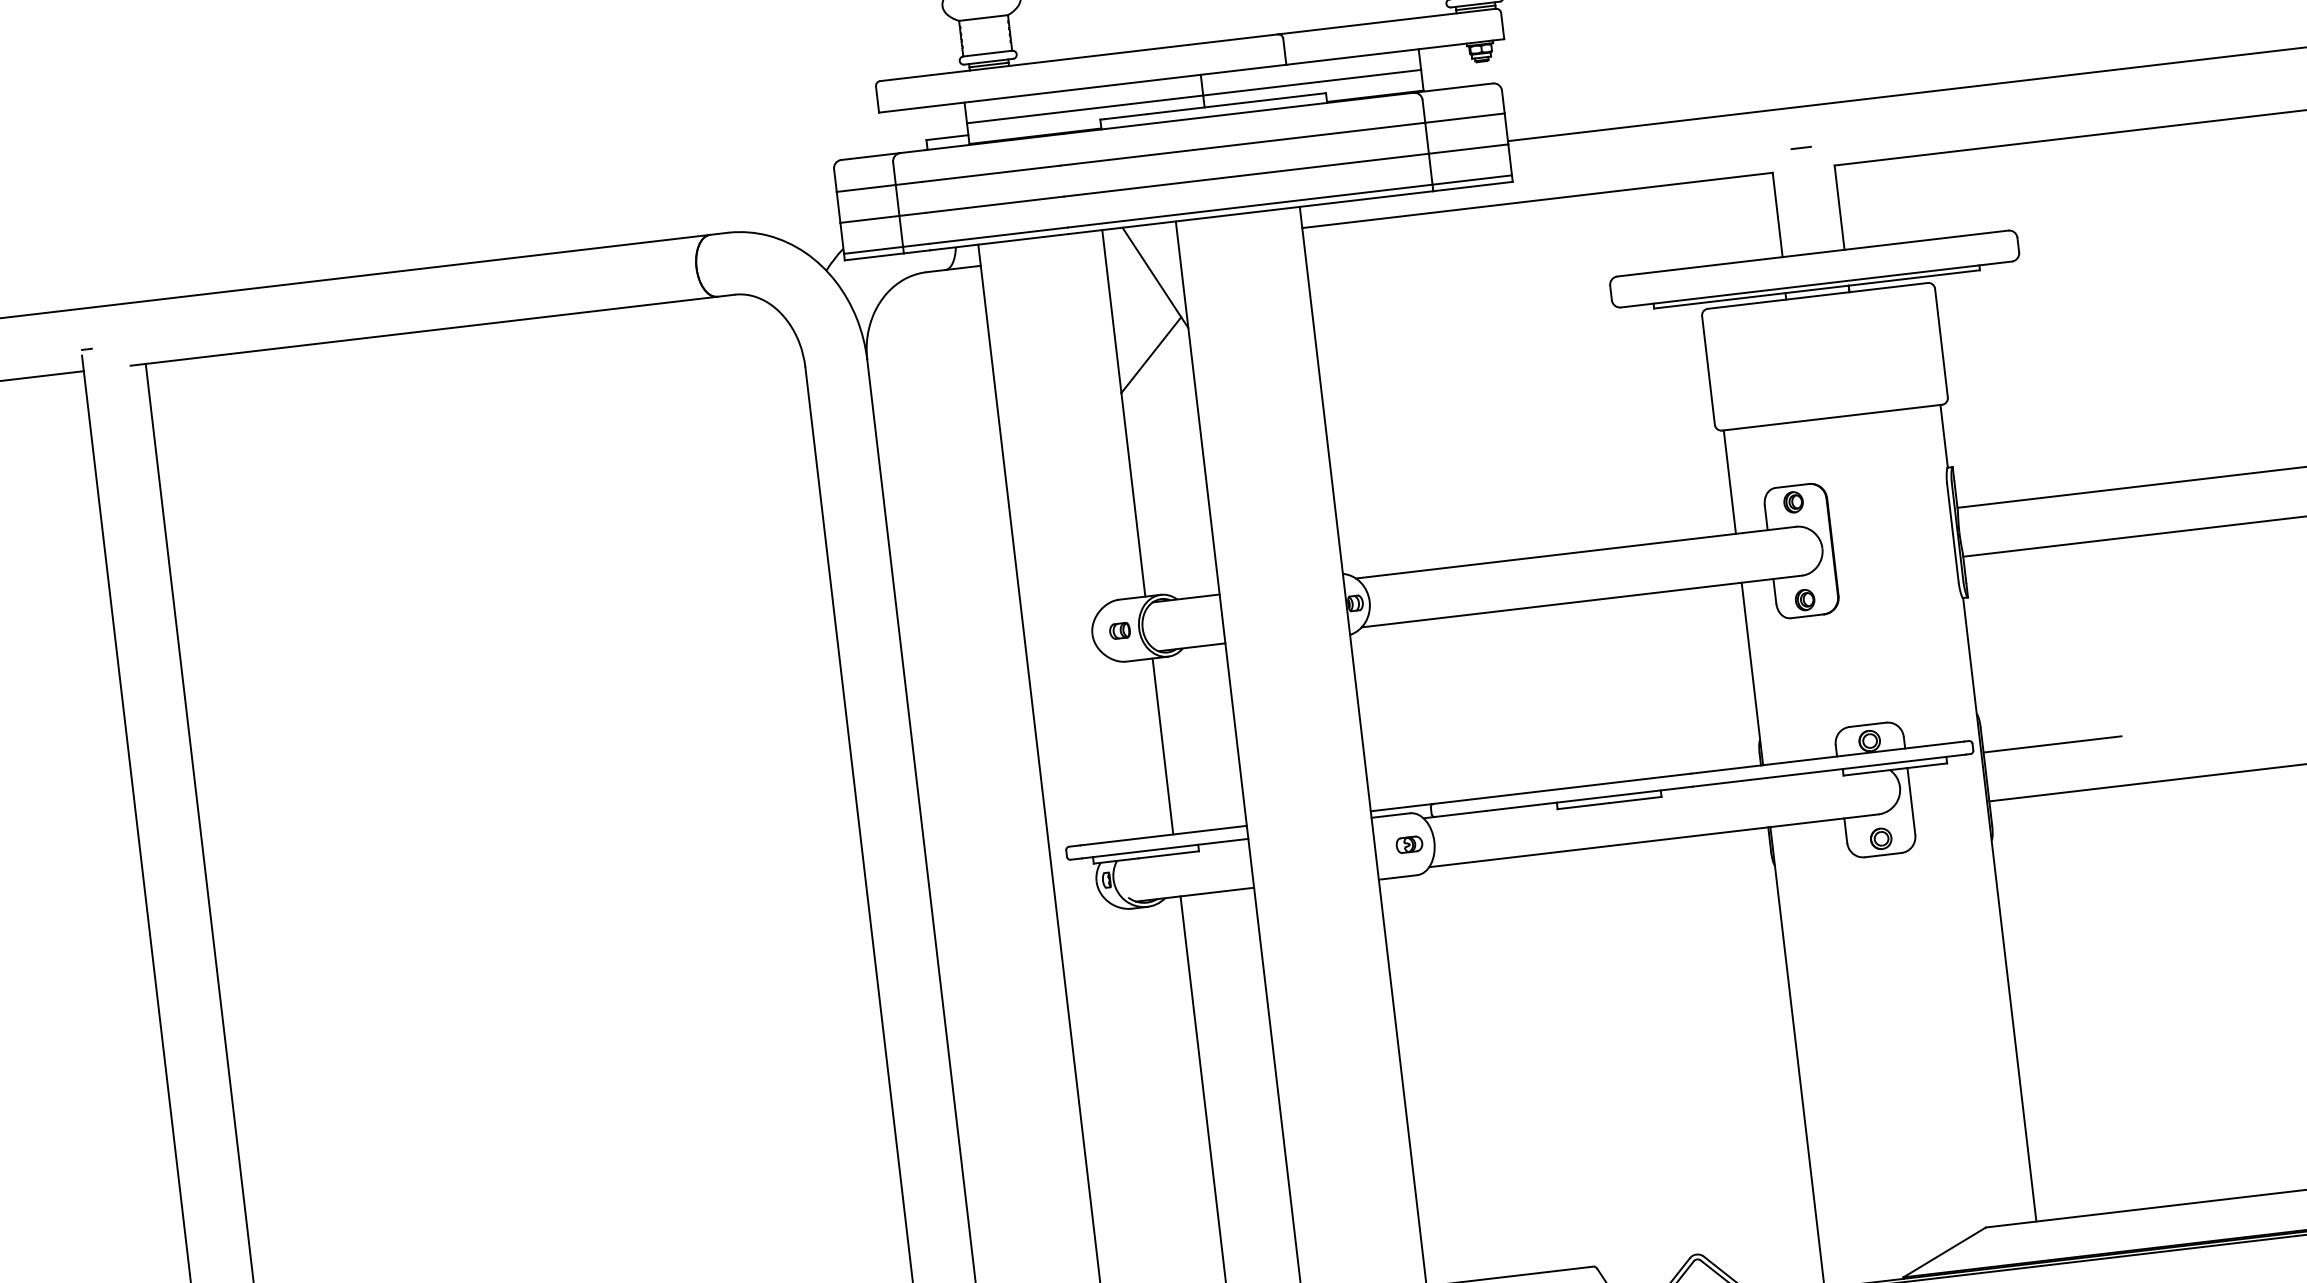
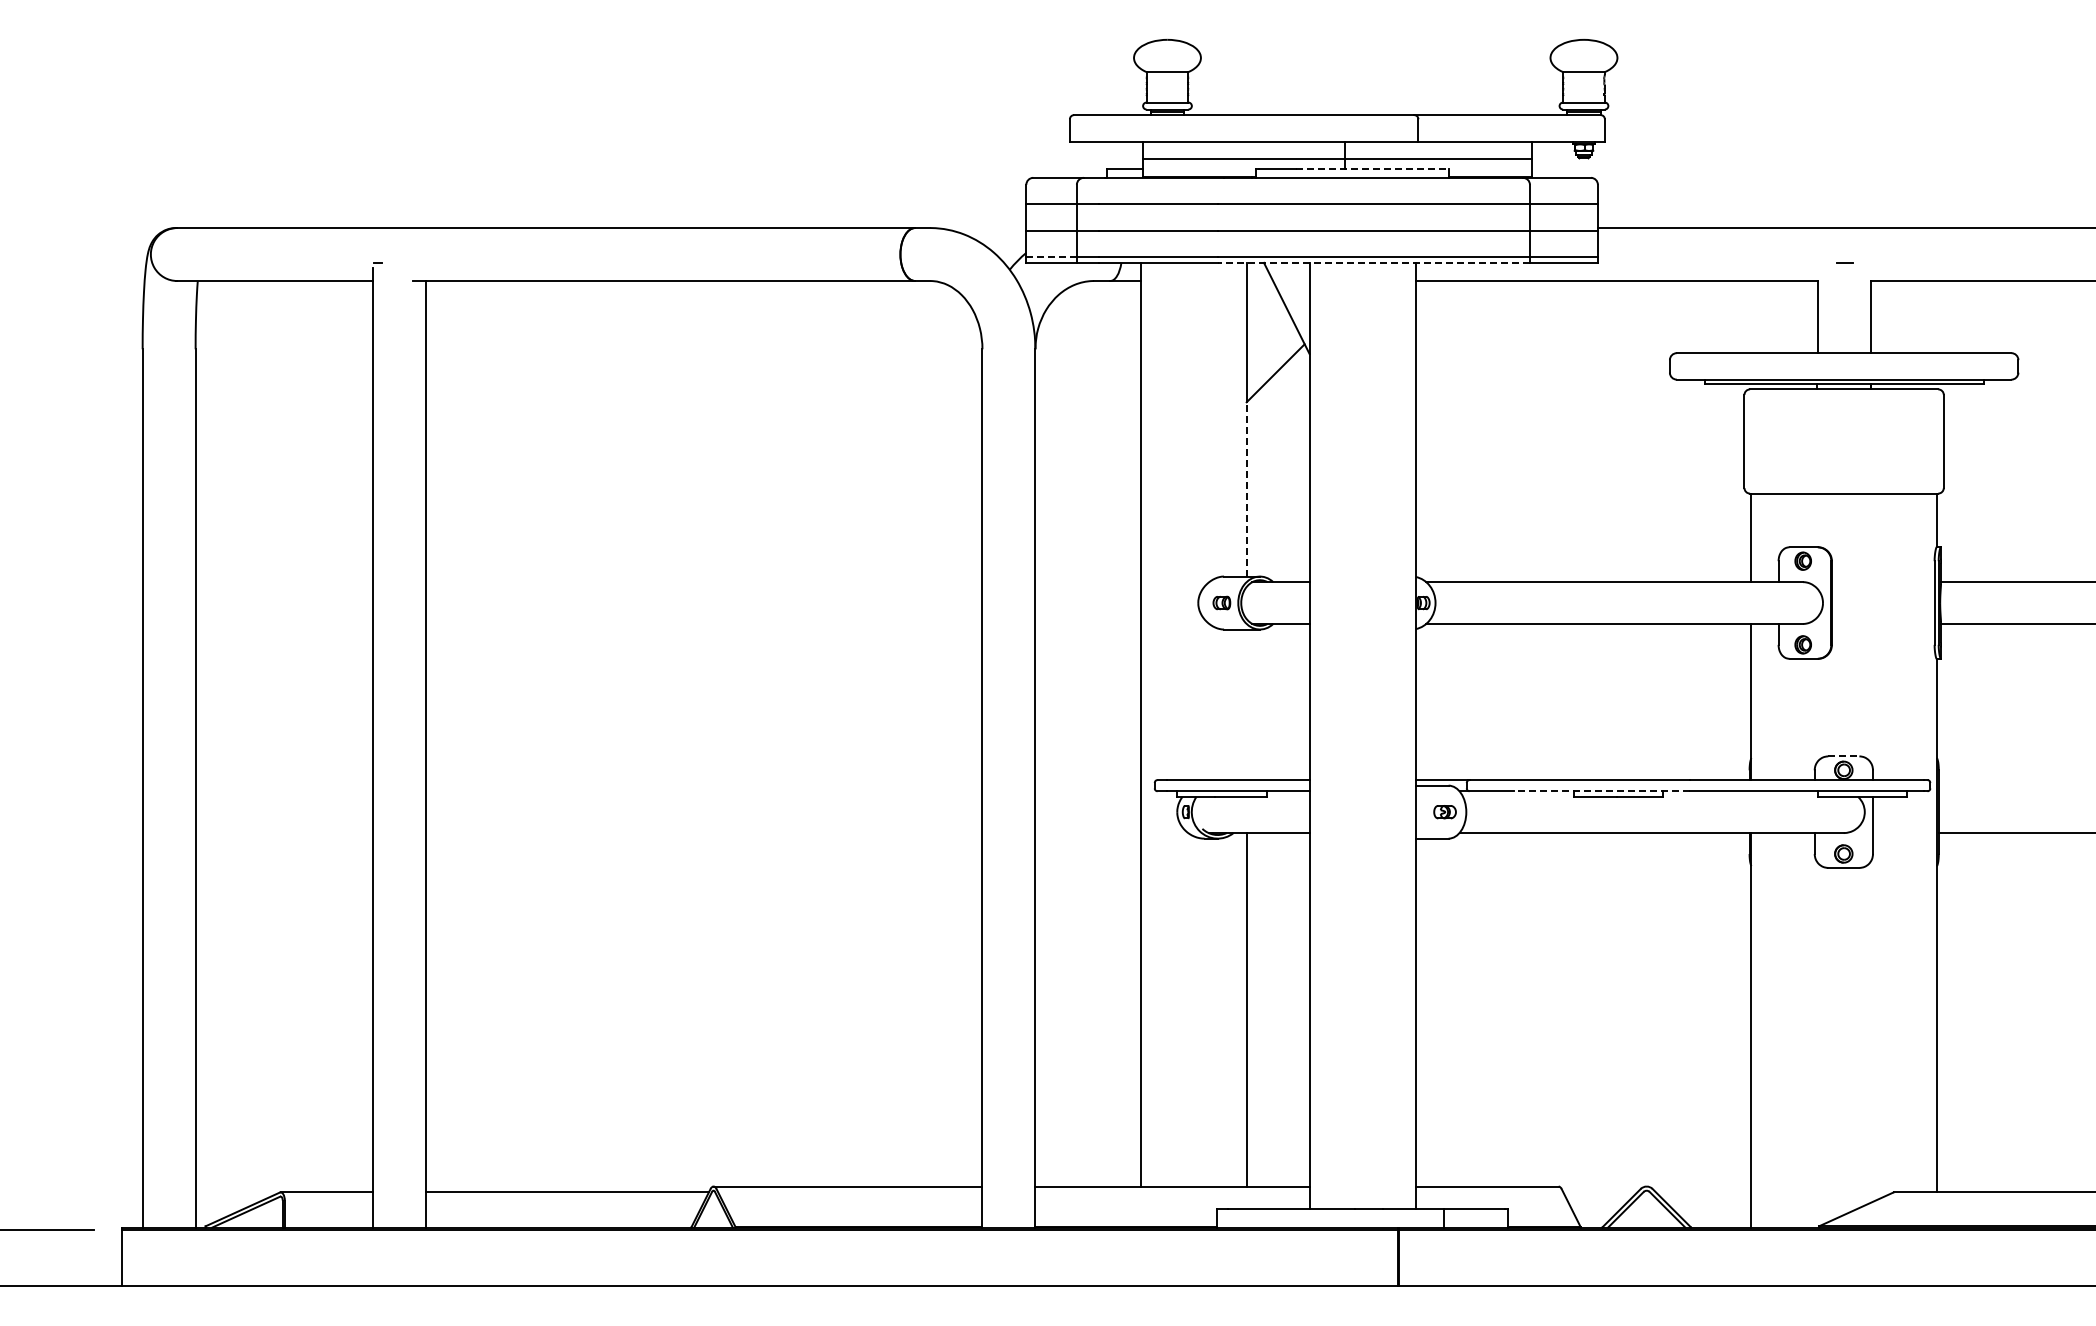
line: (1237, 103) -> (1373, 169), solid -> dashed
line: (1250, 212) -> (1373, 262), solid -> dashed
line: (874, 250) -> (1052, 257), solid -> dashed
line: (1133, 493) -> (1246, 488), solid -> dashed
line: (1867, 724) -> (1843, 756), solid -> dashed
line: (2052, 744) -> (1997, 791), removed
line: (1162, 746) -> (1246, 704), removed
line: (1589, 799) -> (1601, 791), solid -> dashed

